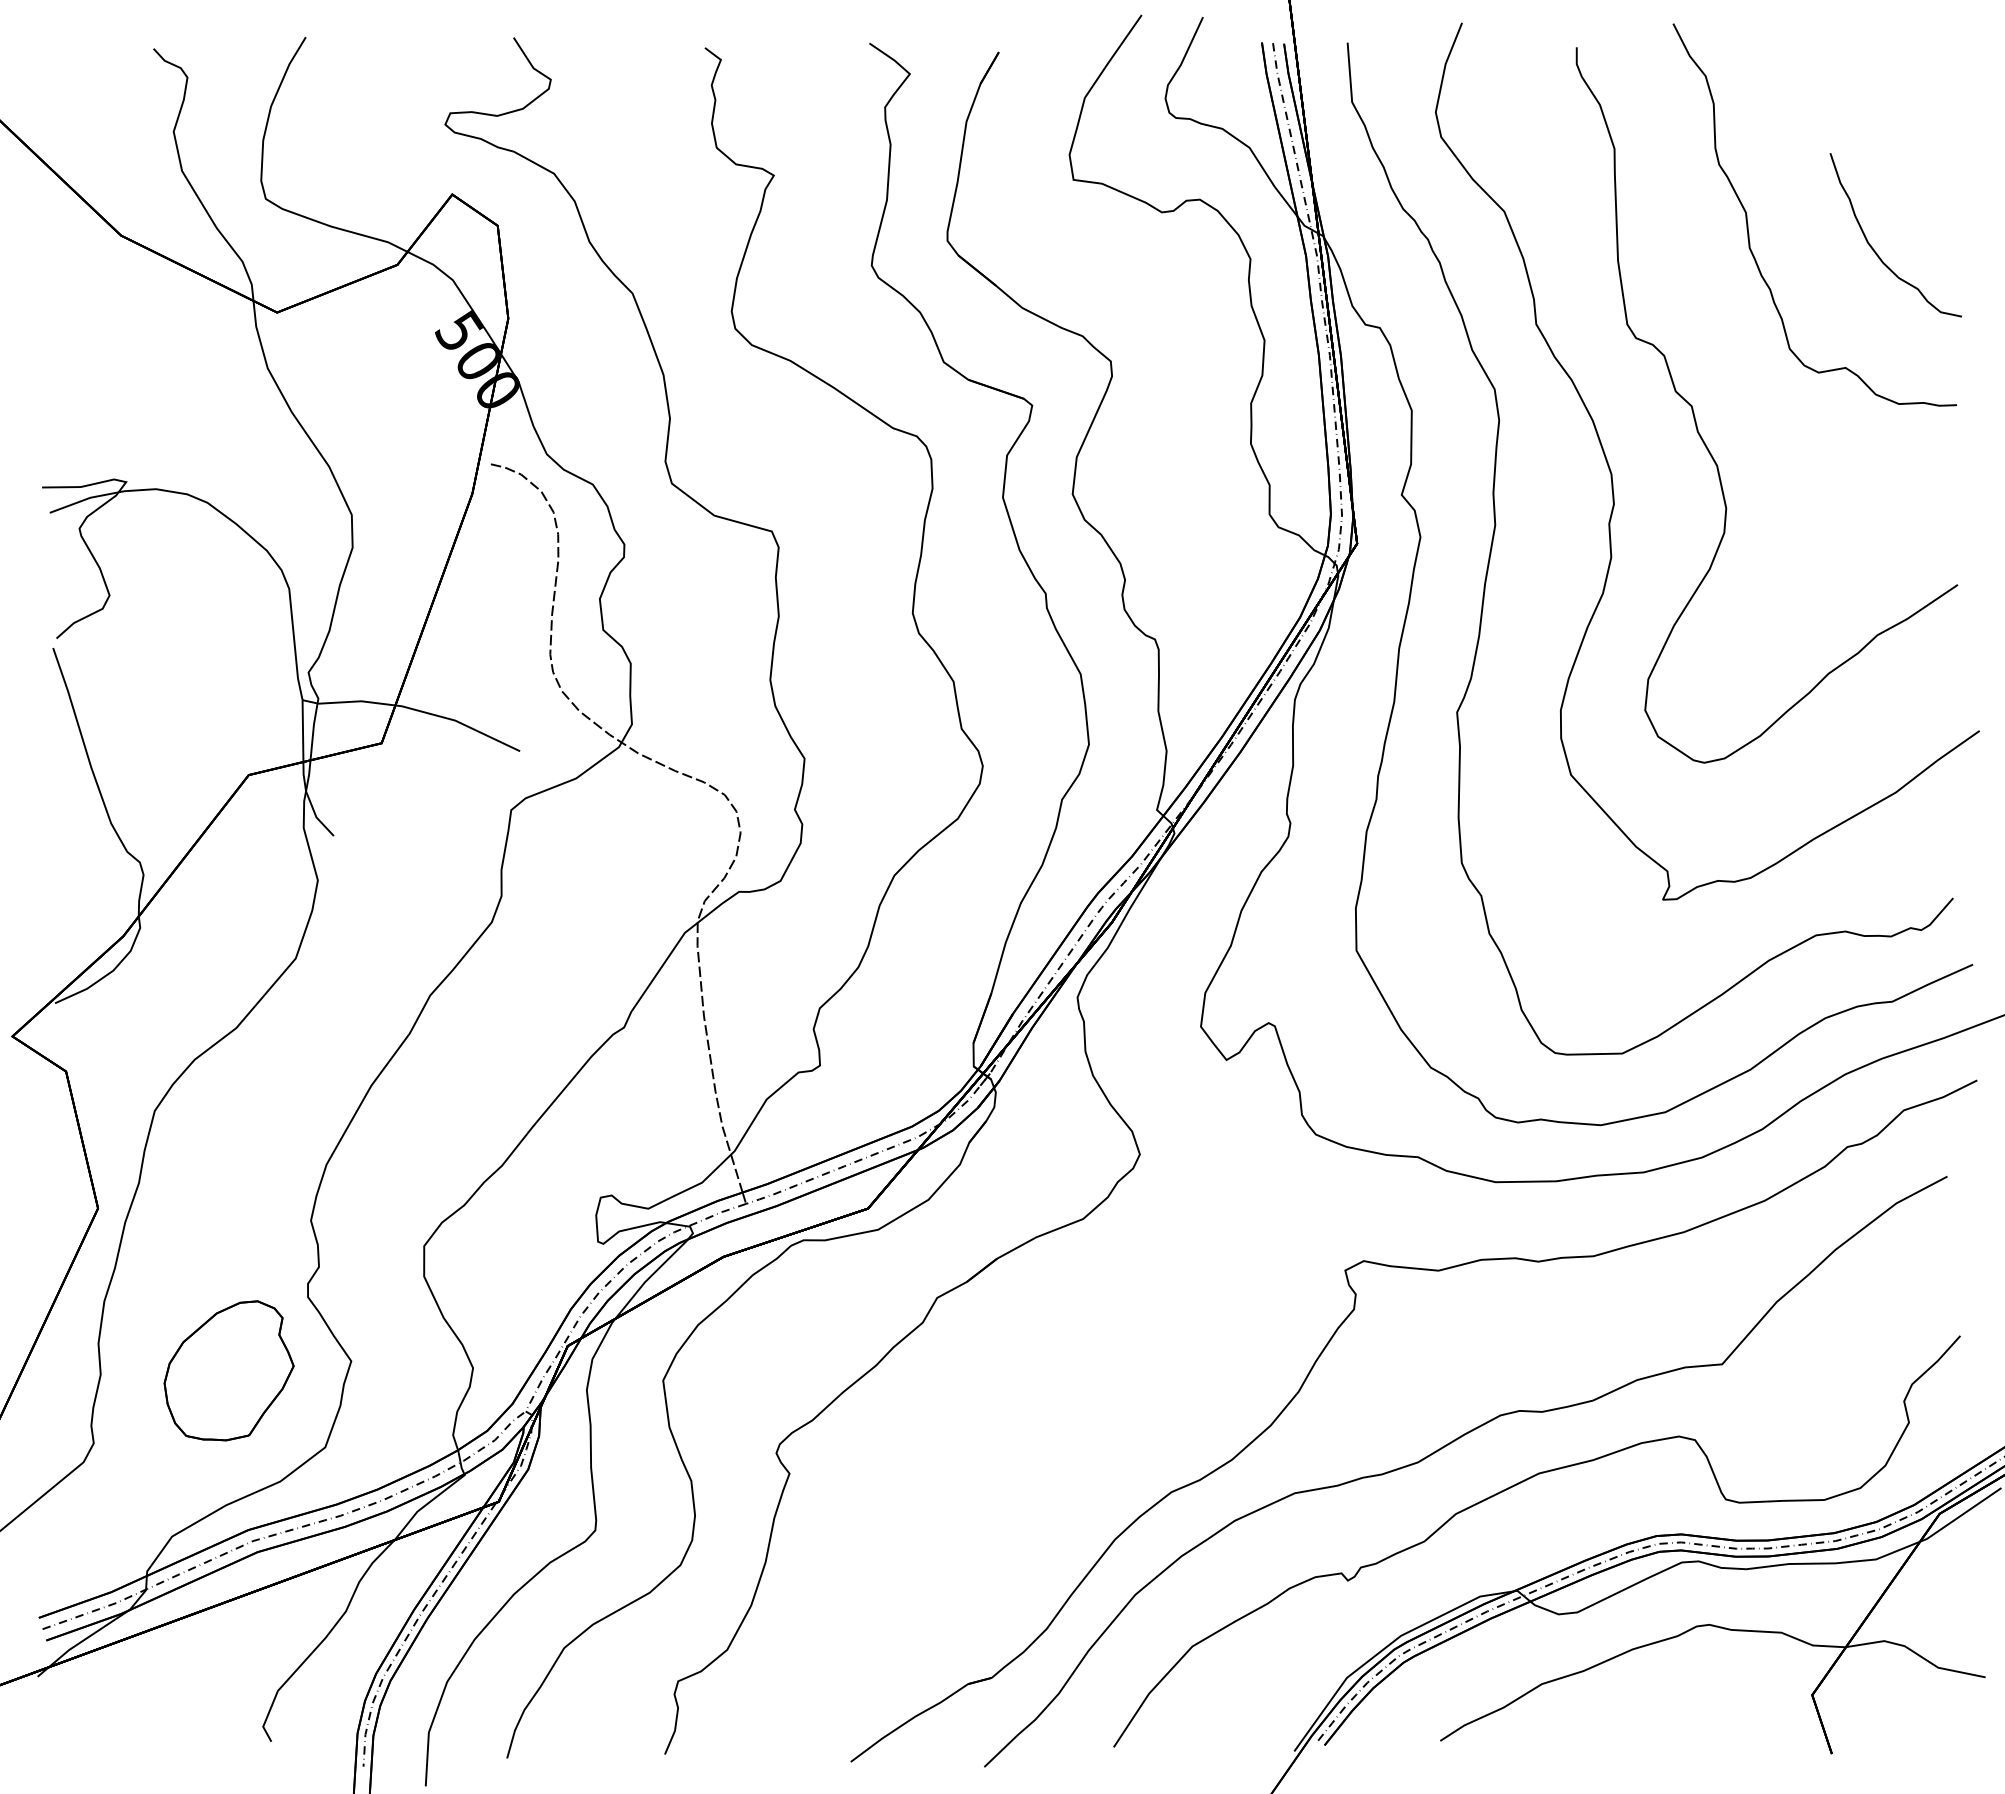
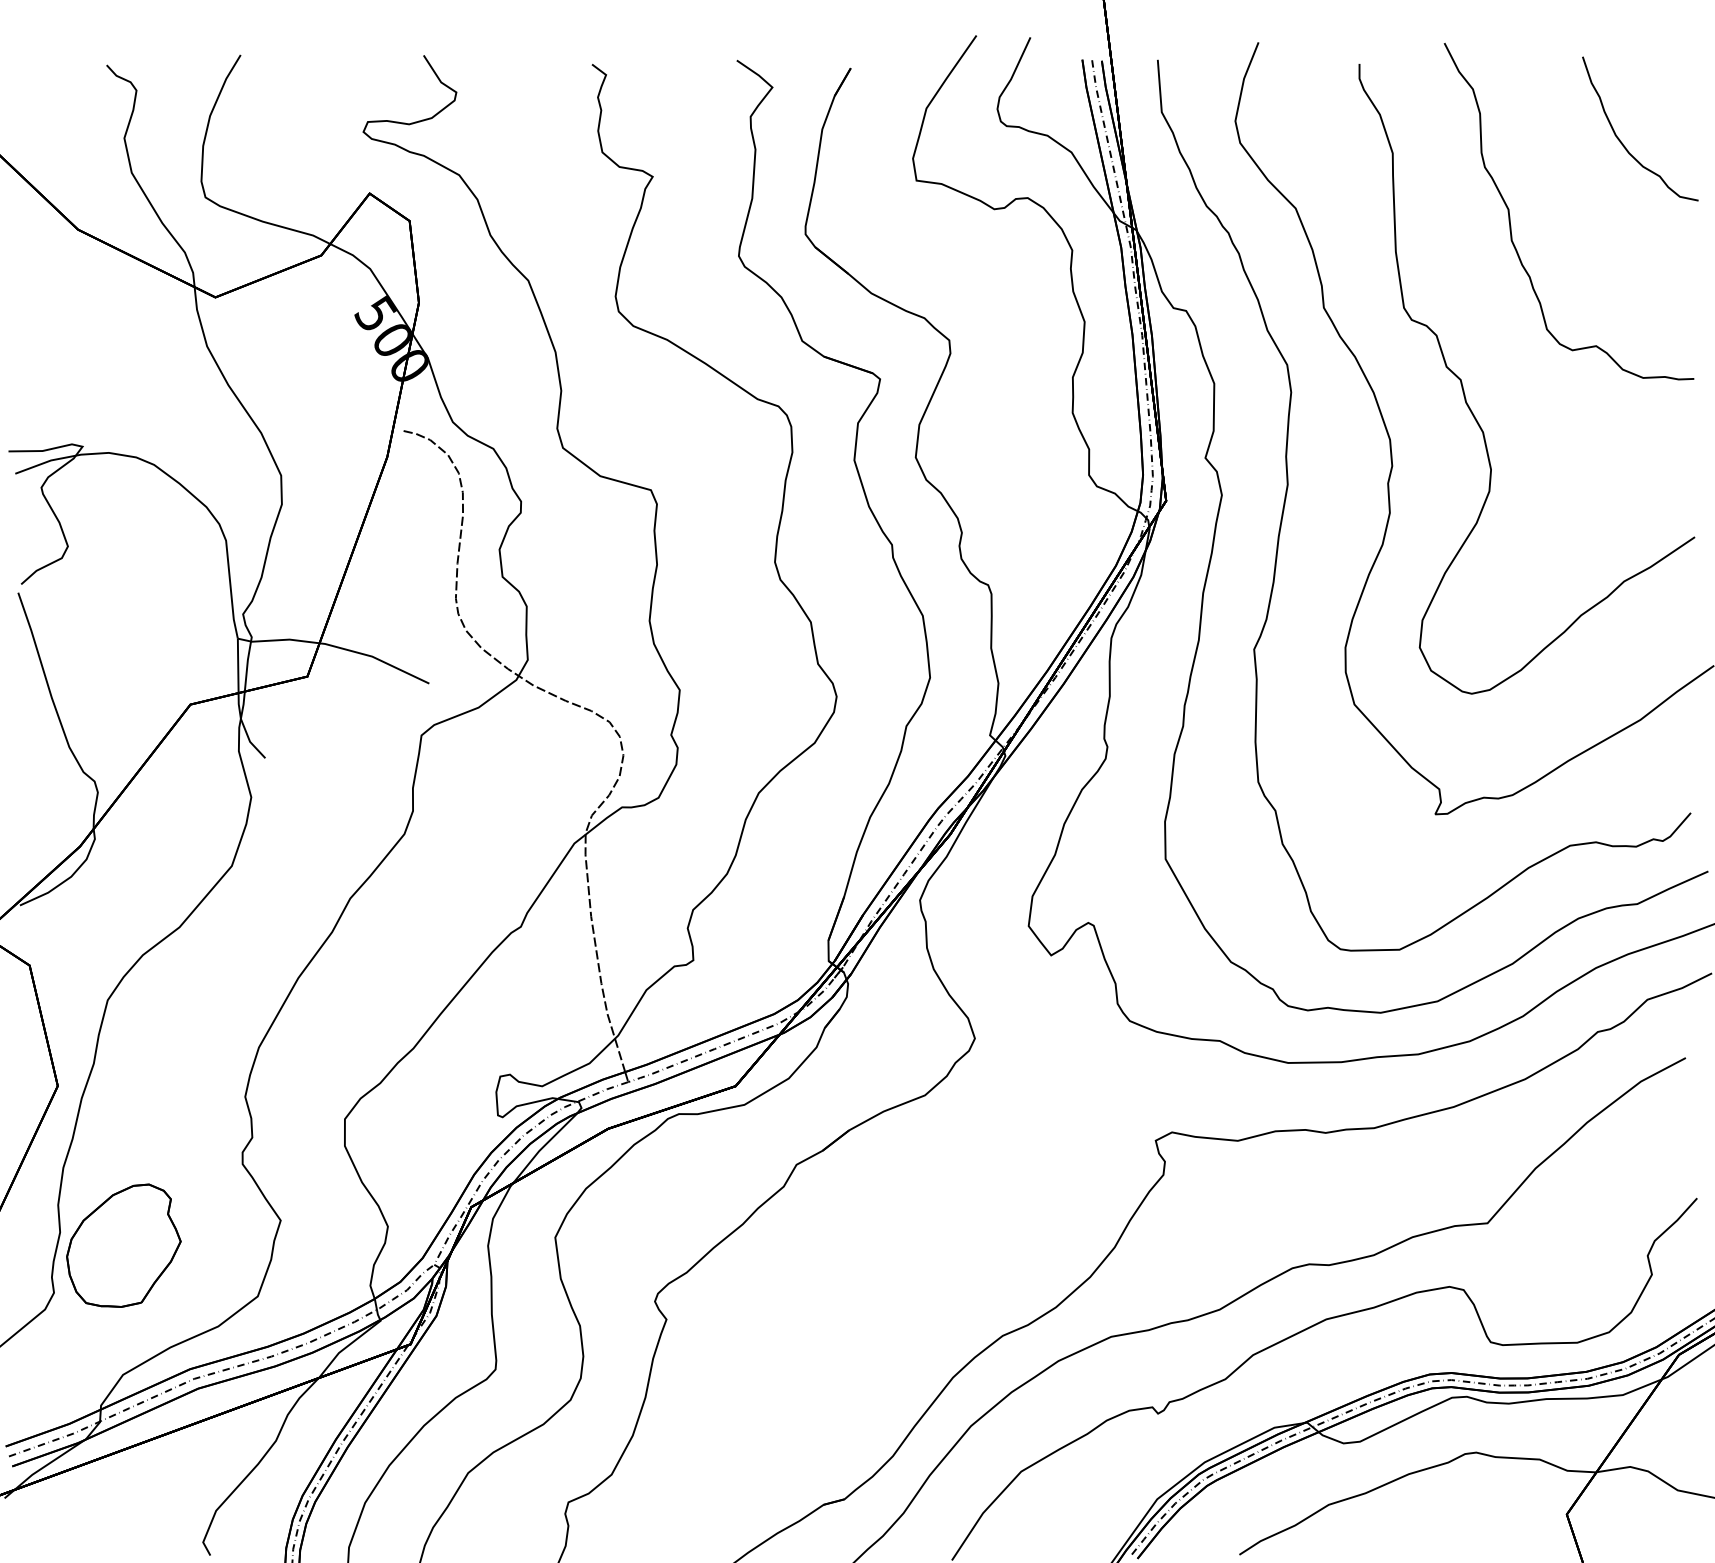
curve: (1875, 250) -> (1622, 142), moved
part: (228, 1370) -> (123, 1245), moved

